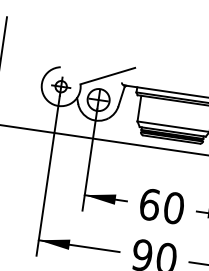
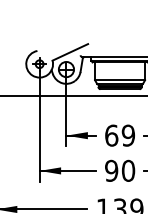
text: (174, 207) -> (128, 135), 60 -> 69

